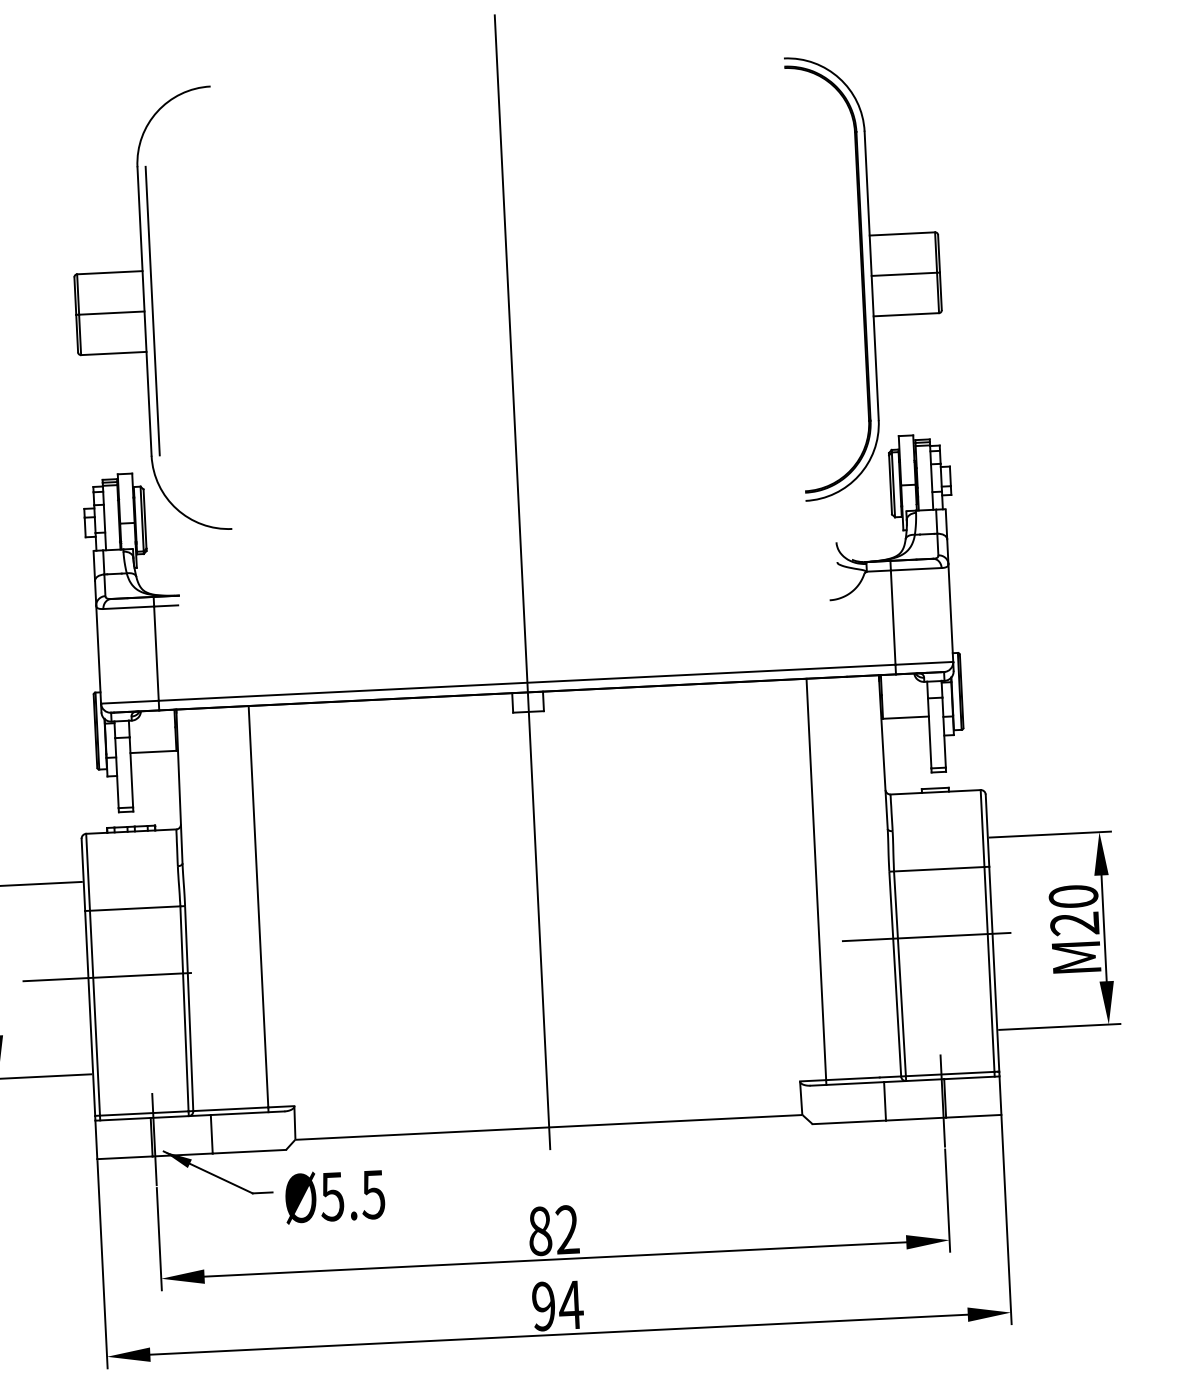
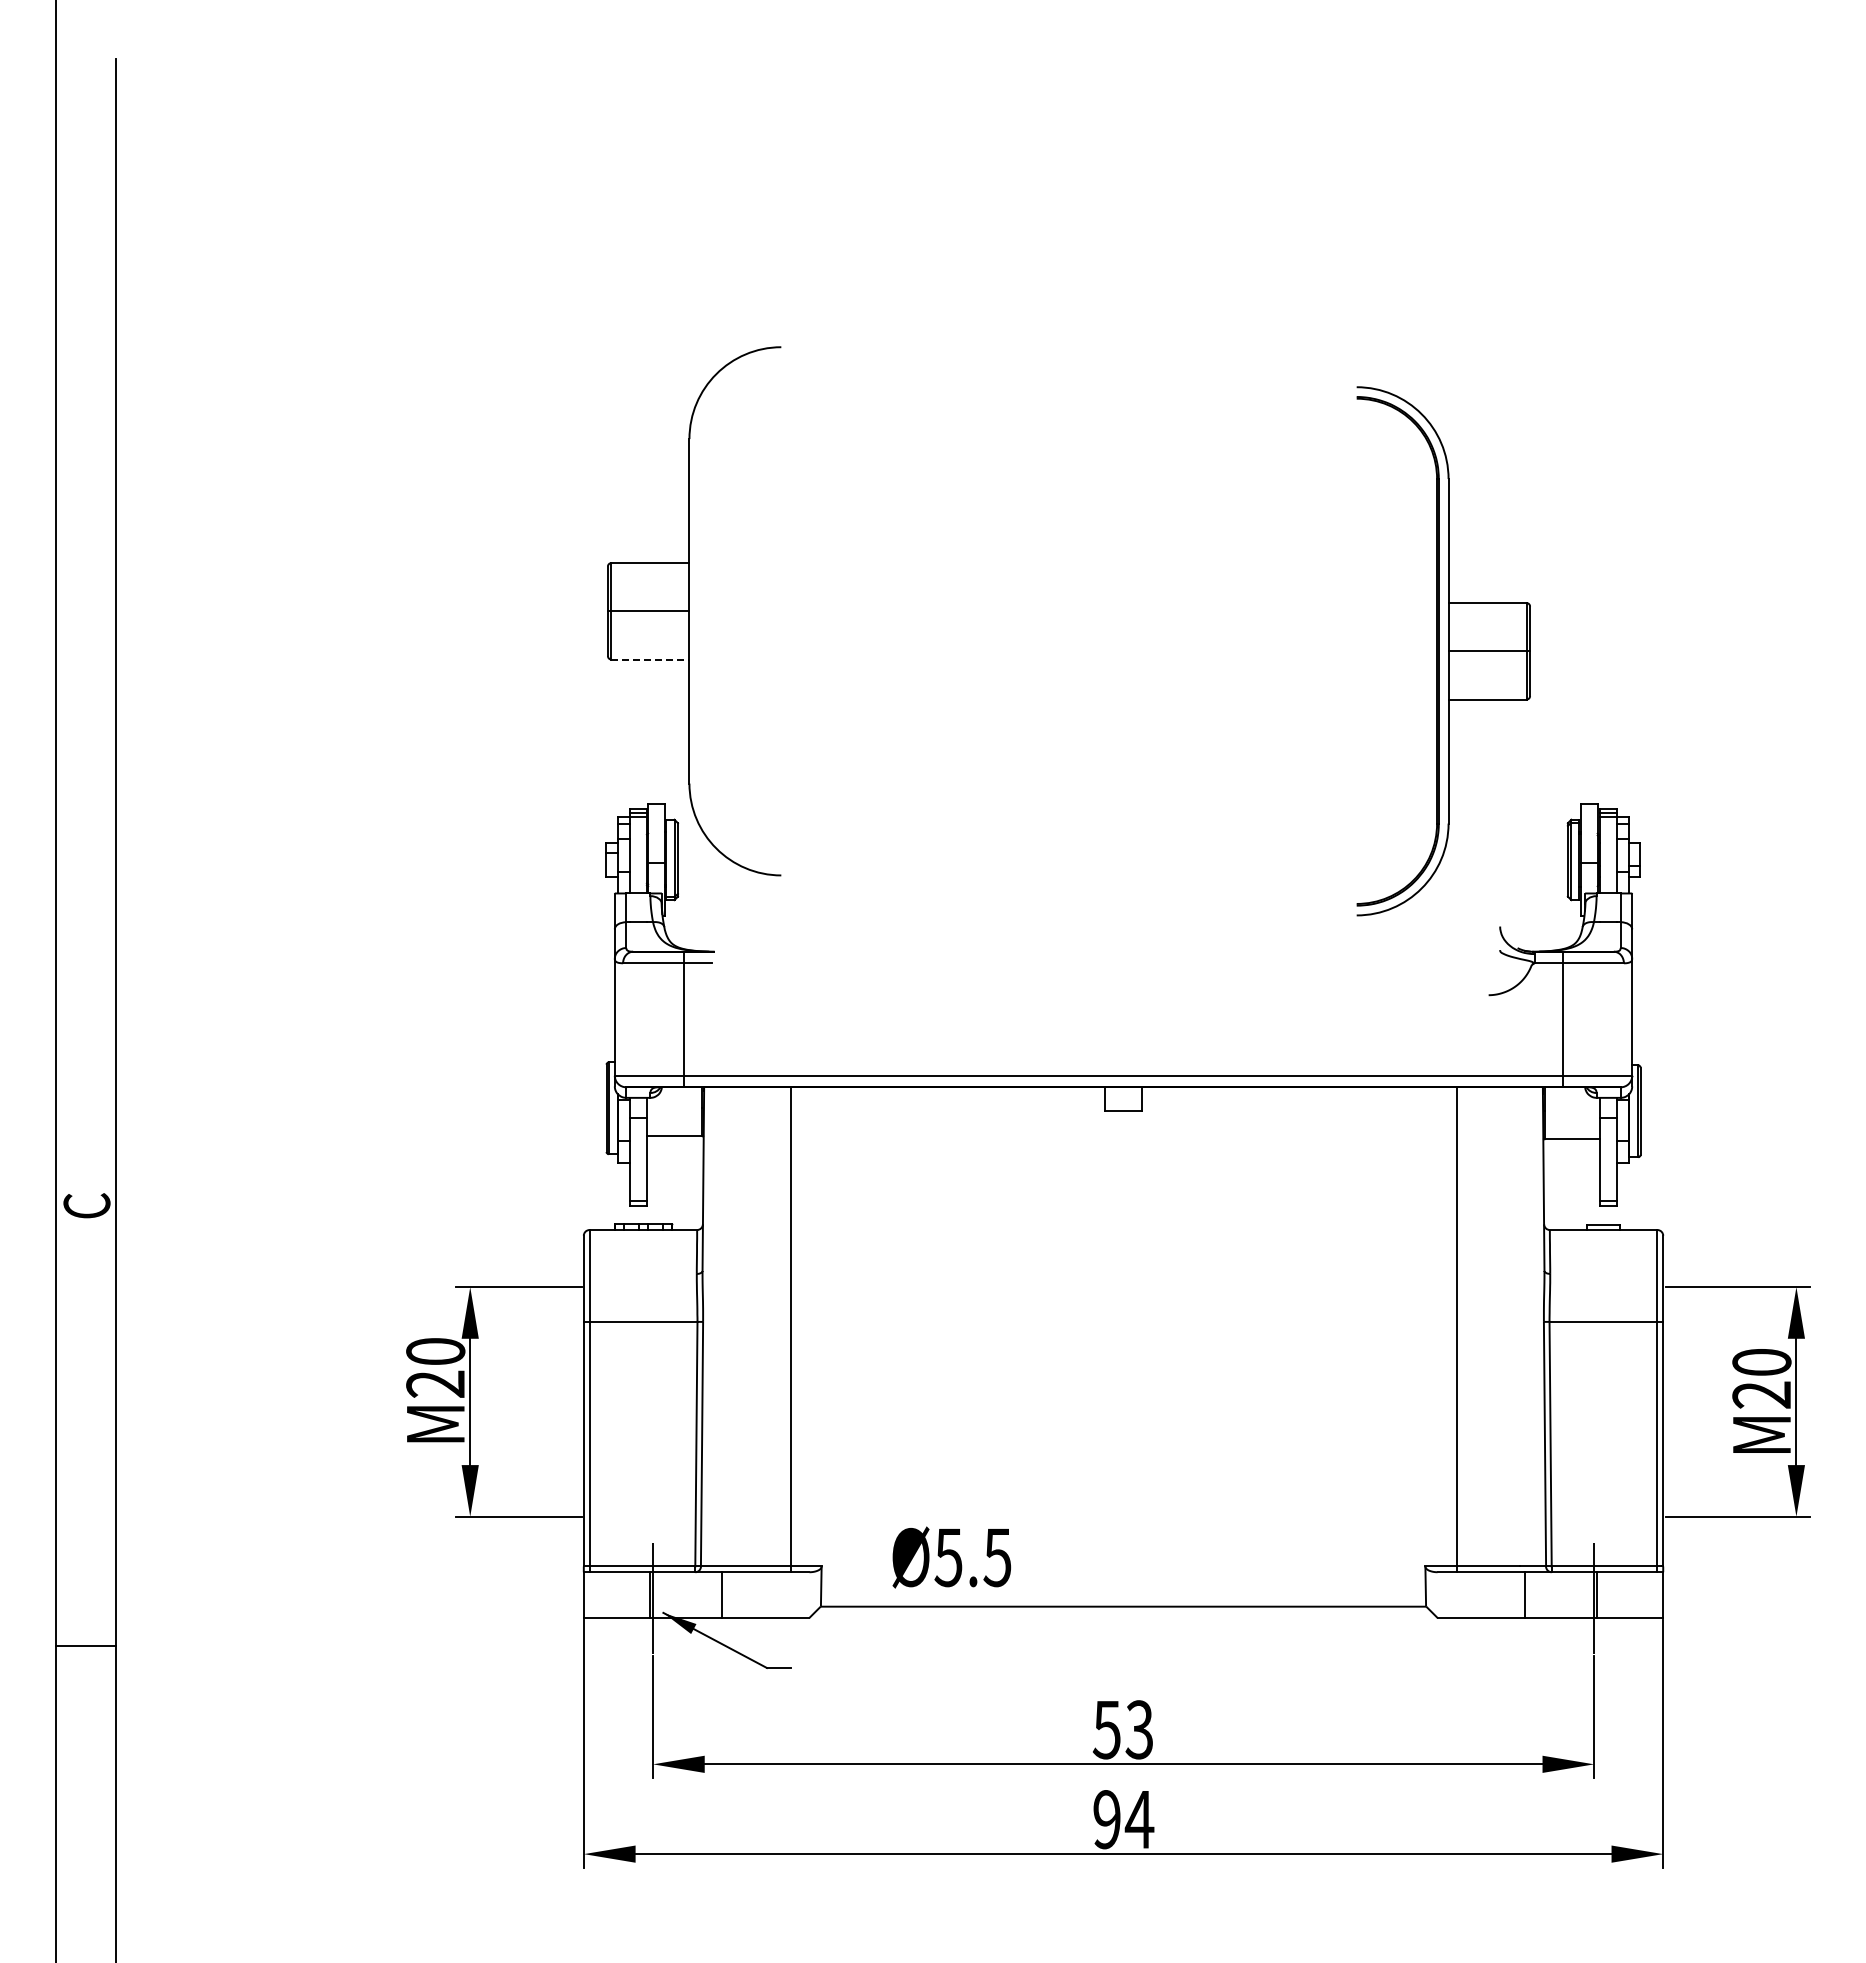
part: (867, 276) -> (1443, 651), moved
line: (152, 311) -> (699, 611), removed
line: (113, 353) -> (650, 659), solid -> dashed
line: (522, 582) -> (1123, 955), removed
line: (926, 936) -> (1584, 1401), removed
line: (107, 976) -> (606, 1401), removed
text: (334, 1196) -> (951, 1557), moved
text: (553, 1230) -> (1122, 1729), 82 -> 53

